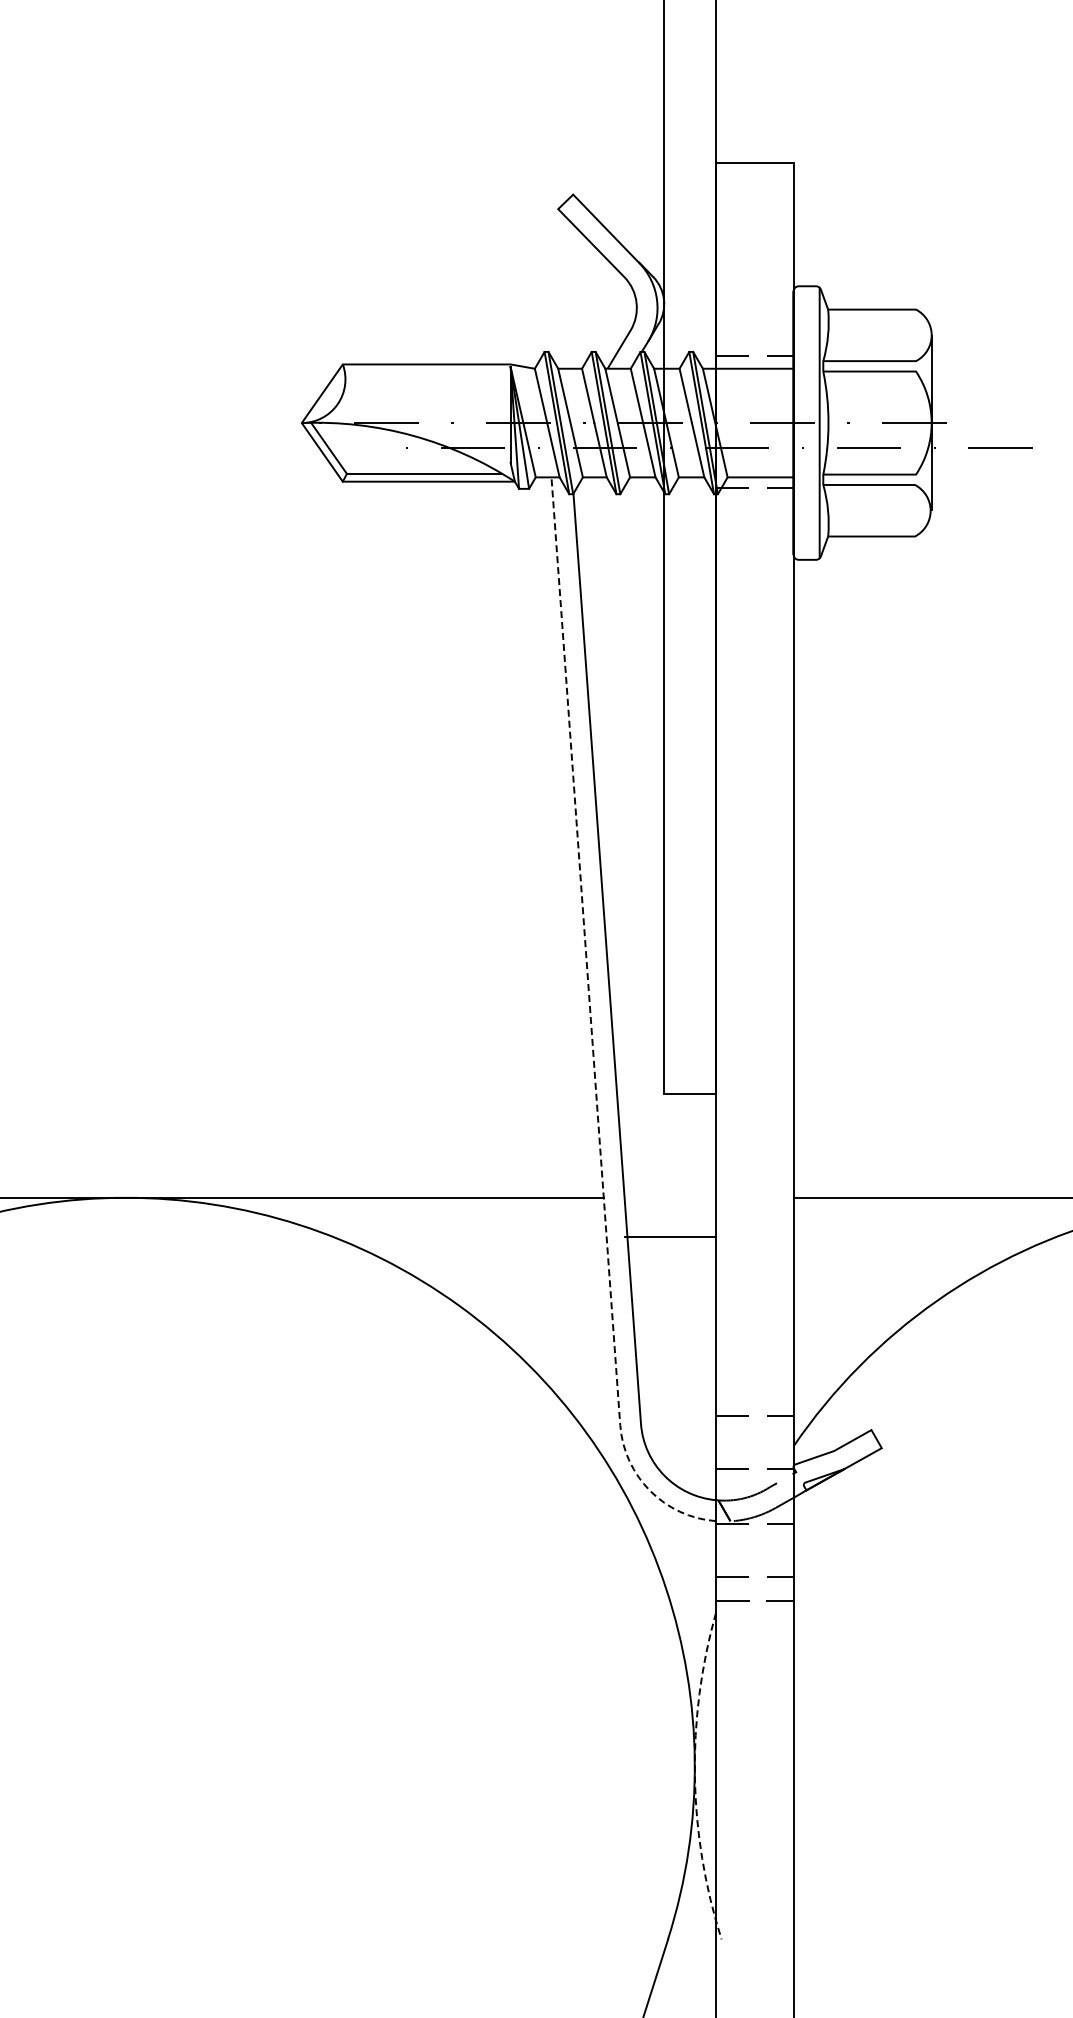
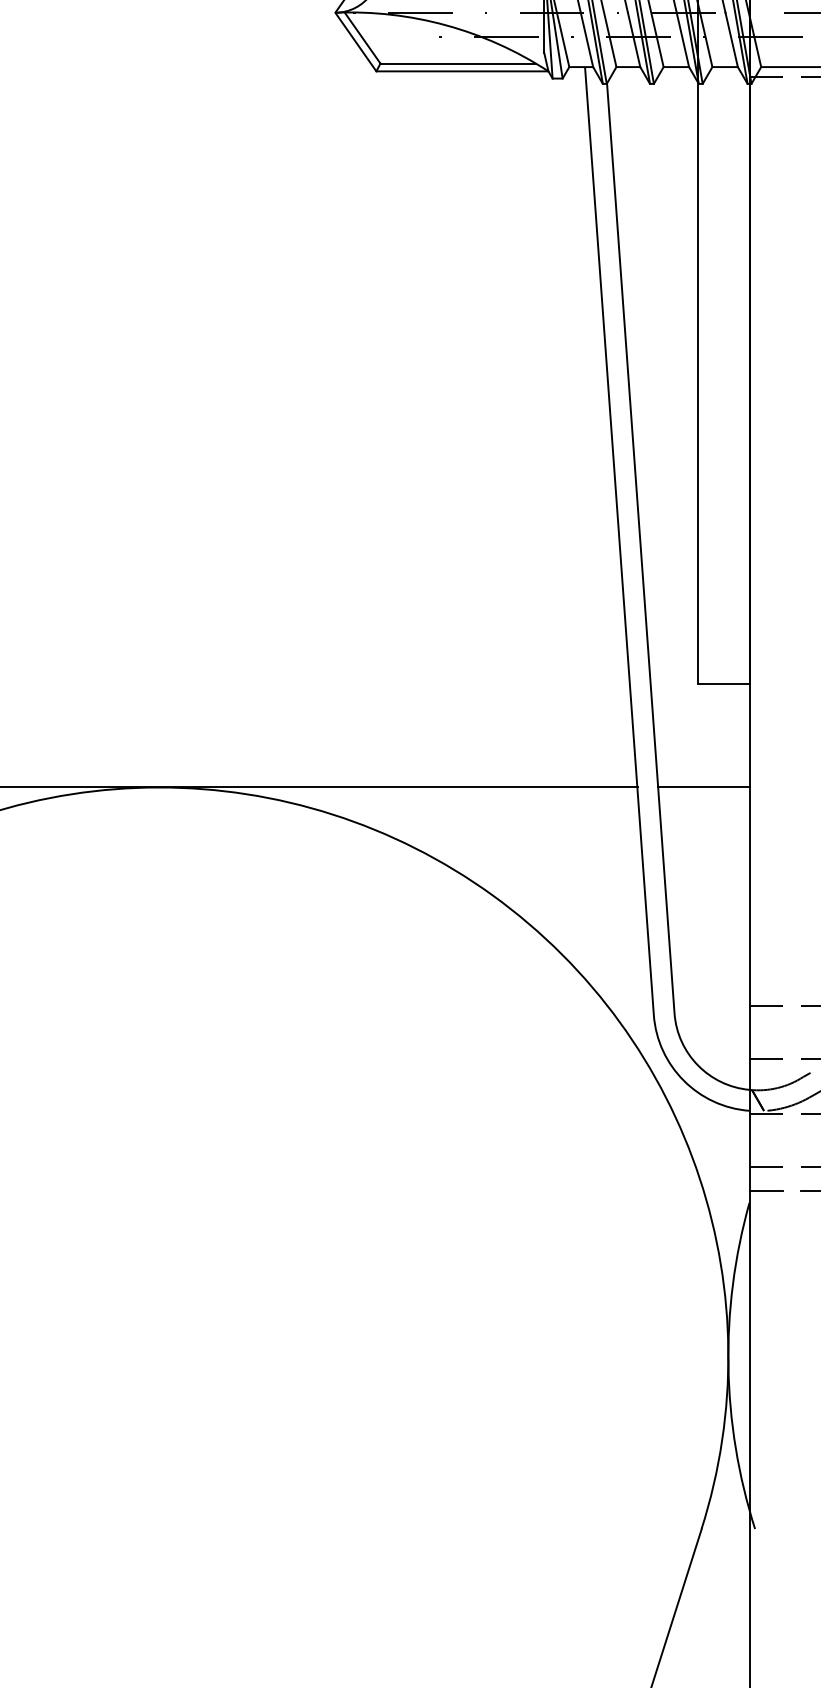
line: (592, 1038) -> (626, 628), dashed -> solid
line: (670, 1236) -> (704, 787), moved
arc: (694, 1776) -> (728, 1366), dashed -> solid

